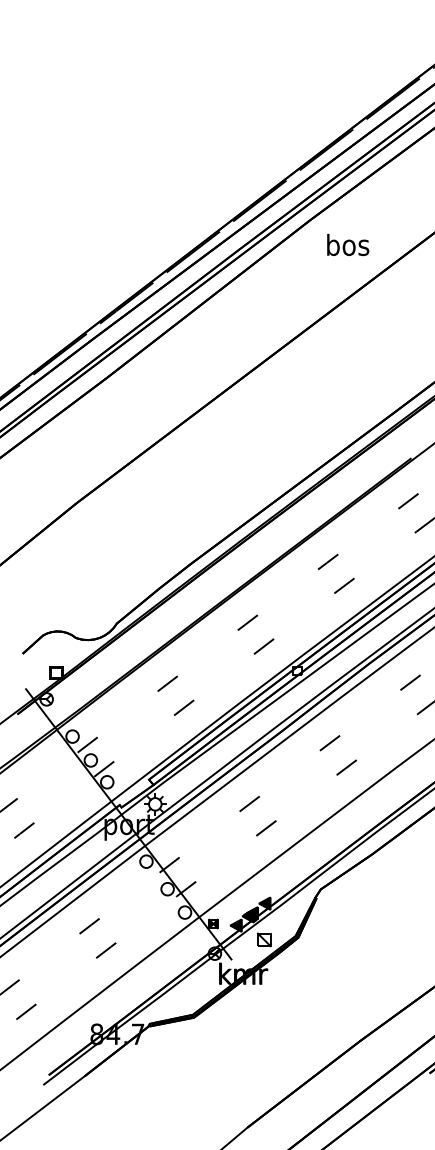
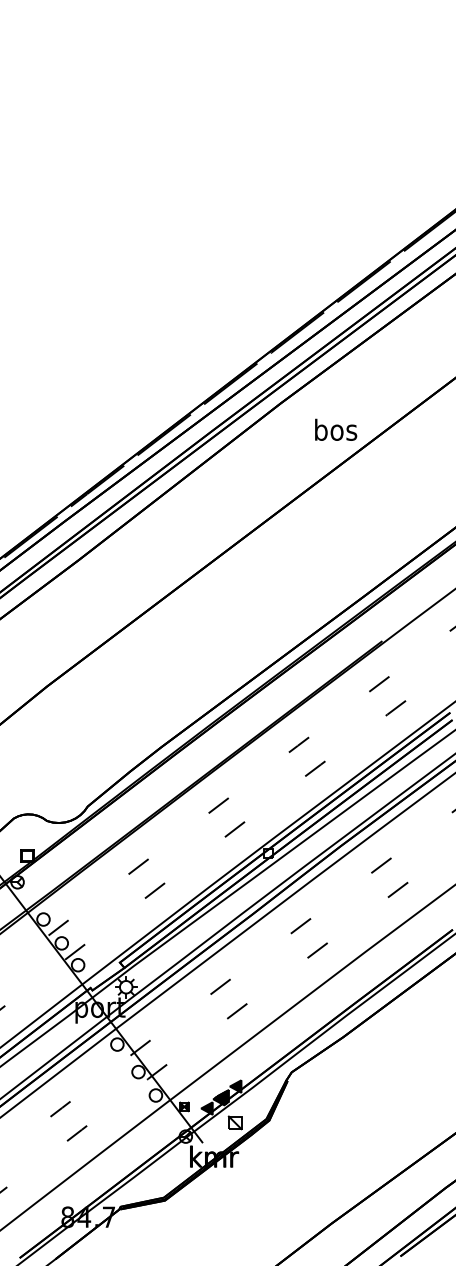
text: (348, 244) -> (336, 429), moved

